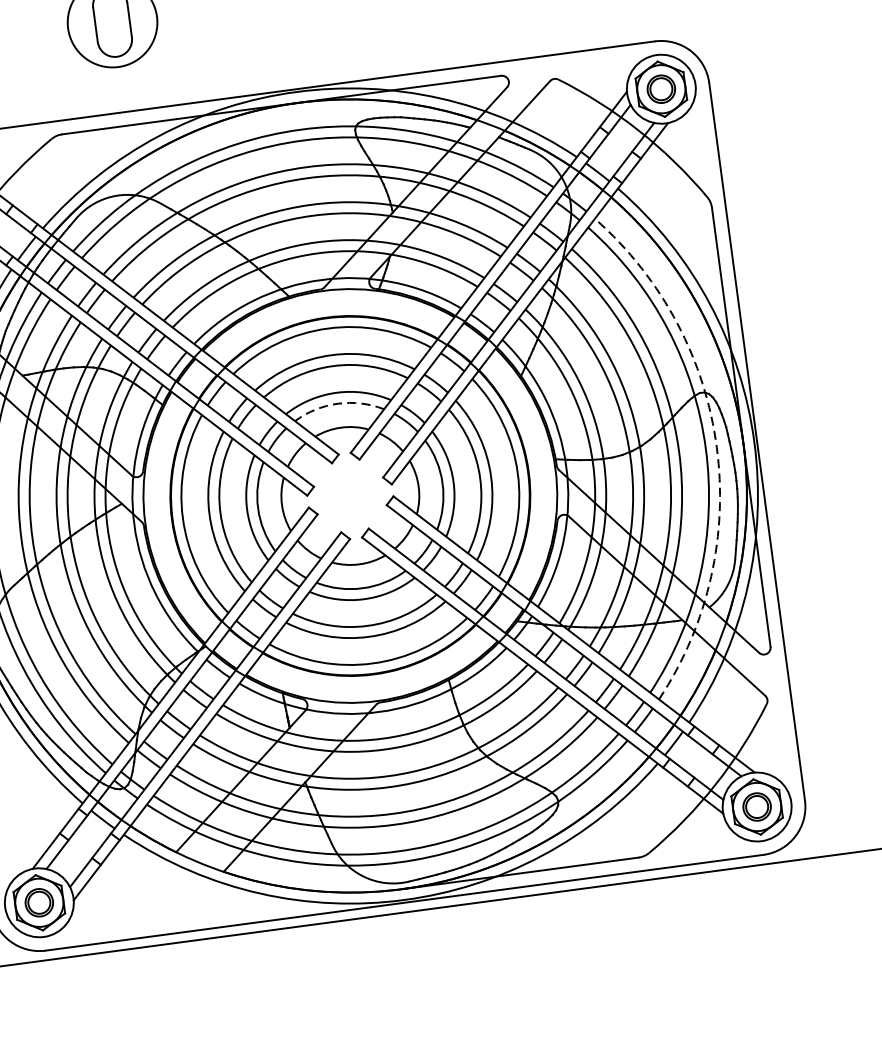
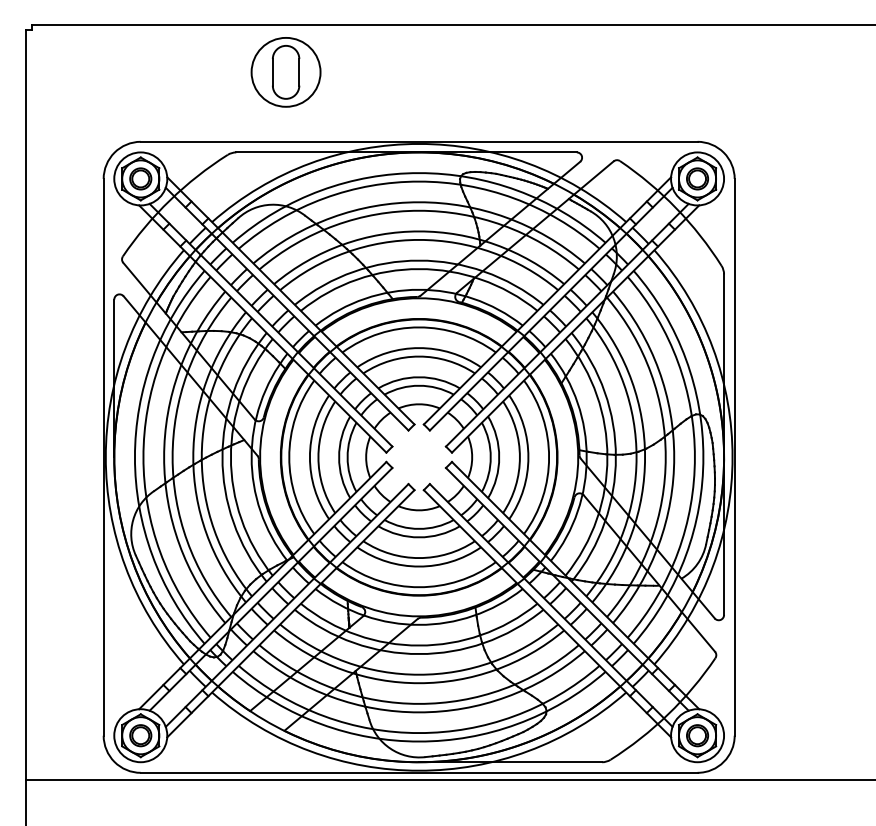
arc: (338, 403) -> (419, 385), dashed -> solid
arc: (716, 447) -> (703, 457), dashed -> solid

